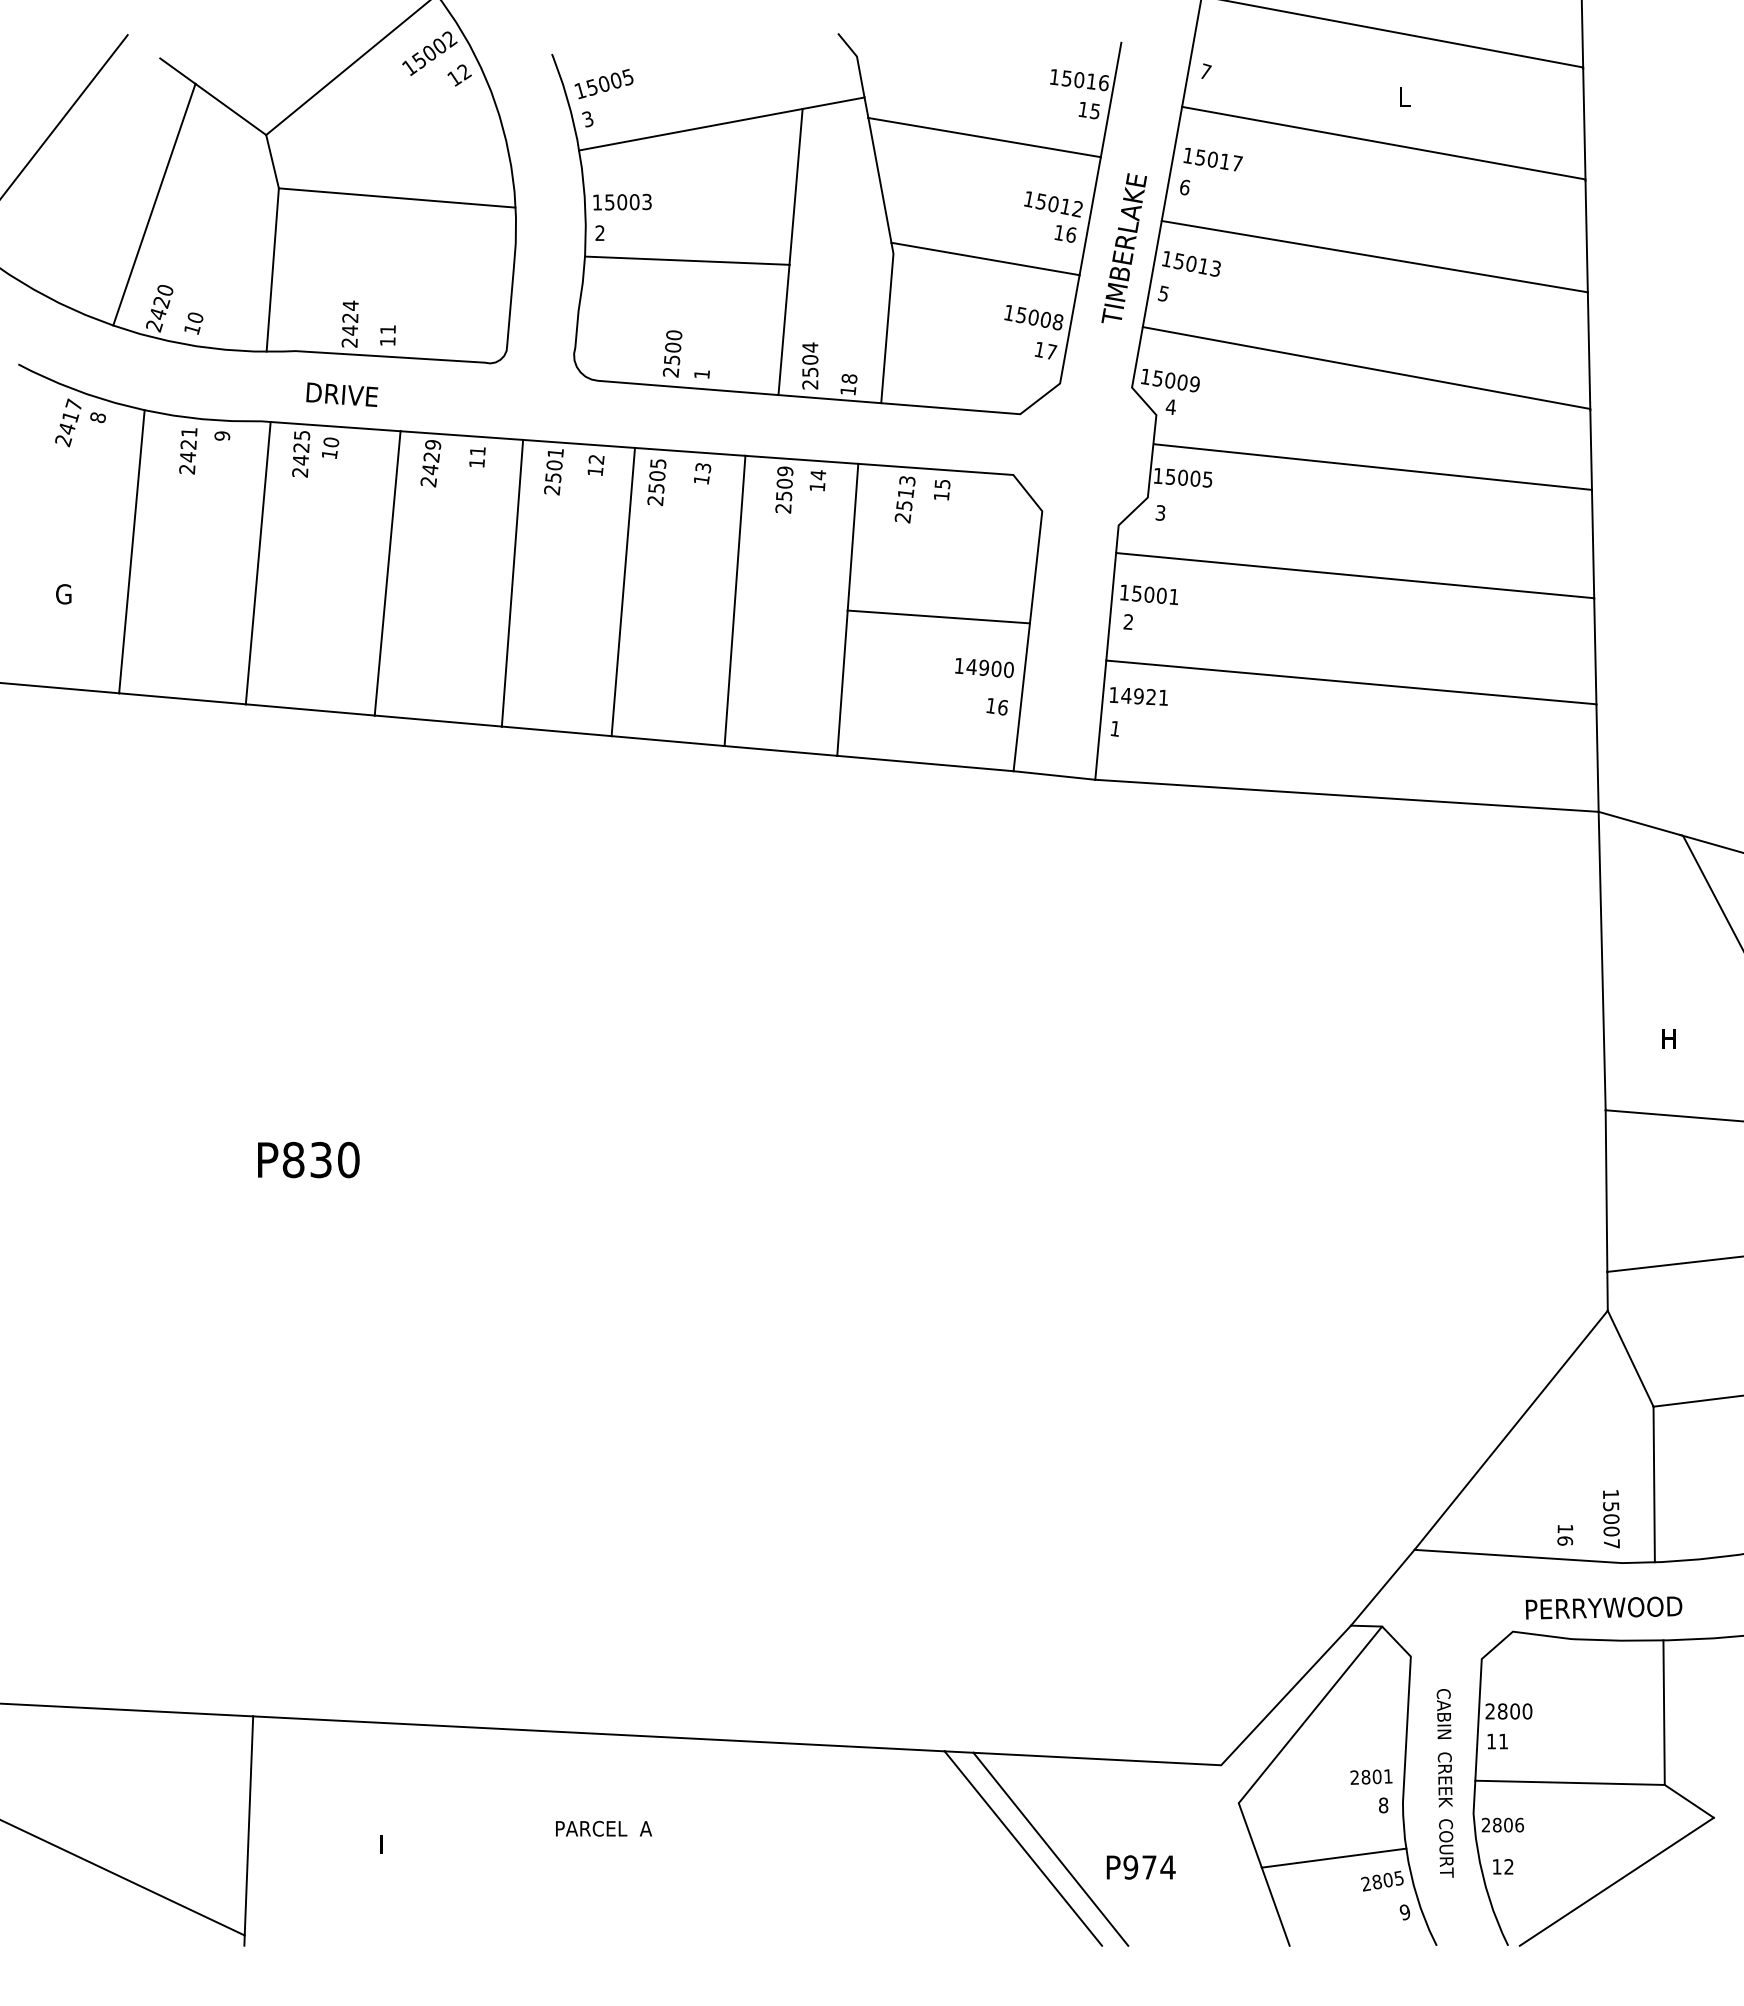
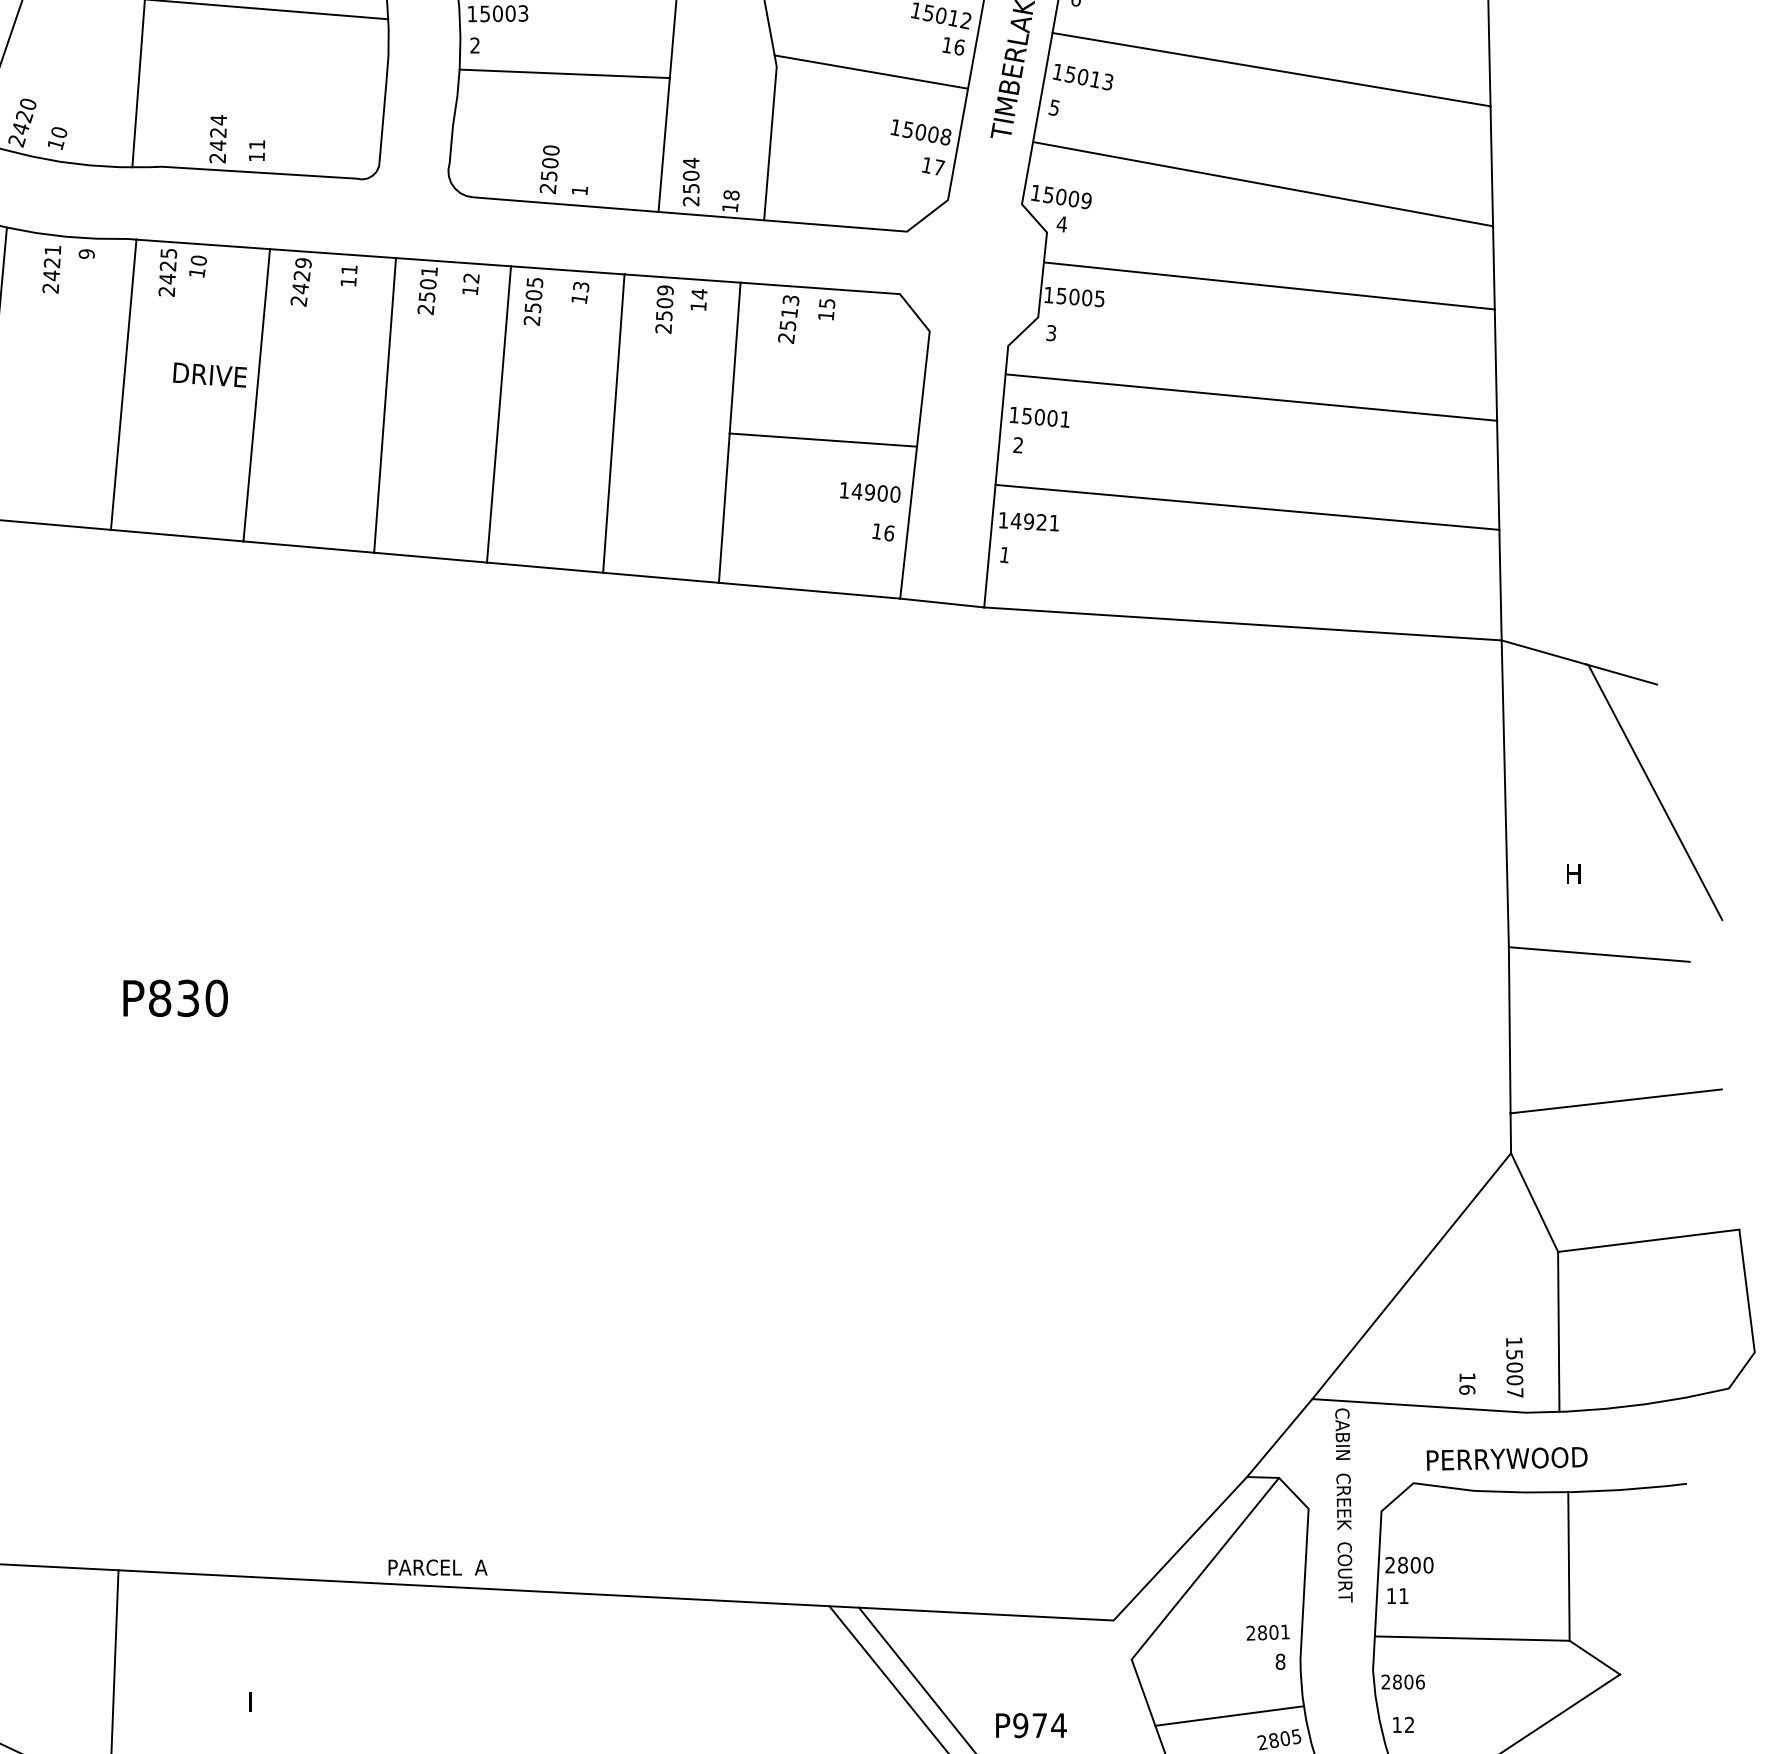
text: (342, 394) -> (210, 374), moved
text: (1444, 1783) -> (1343, 1505), moved
text: (604, 1828) -> (438, 1567), moved

